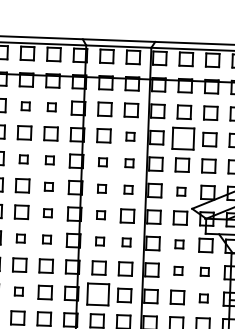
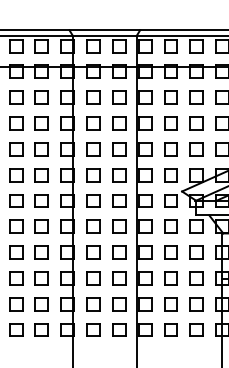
part: (25, 106) -> (16, 97), size x1.67
part: (51, 107) -> (41, 97), size x1.67
part: (130, 136) -> (119, 123), size x1.67
part: (182, 138) -> (170, 123), size x0.62
part: (24, 159) -> (16, 149), size x1.67
part: (49, 160) -> (41, 149), size x1.67
part: (102, 162) -> (93, 149), size x1.67
part: (129, 163) -> (119, 149), size x1.67
part: (48, 187) -> (41, 175), size x1.67
part: (101, 189) -> (93, 175), size x1.67
part: (128, 190) -> (119, 175), size x1.67
part: (180, 191) -> (170, 175), size x1.67
part: (47, 212) -> (41, 200), size x1.67
part: (101, 214) -> (93, 200), size x1.67
part: (21, 238) -> (16, 226), size x1.67
part: (46, 239) -> (41, 226), size x1.67
part: (100, 241) -> (93, 226), size x1.67
part: (126, 242) -> (119, 226), size x1.67
part: (178, 244) -> (170, 226), size x1.67
part: (178, 270) -> (170, 252), size x1.67
part: (204, 271) -> (196, 252), size x1.67
part: (19, 291) -> (16, 278), size x1.67
part: (98, 294) -> (93, 278), size x0.62
part: (203, 298) -> (196, 278), size x1.67

